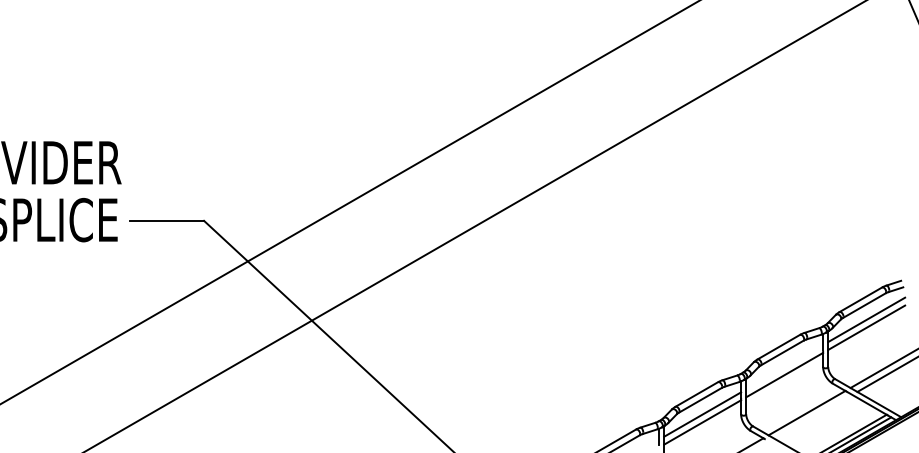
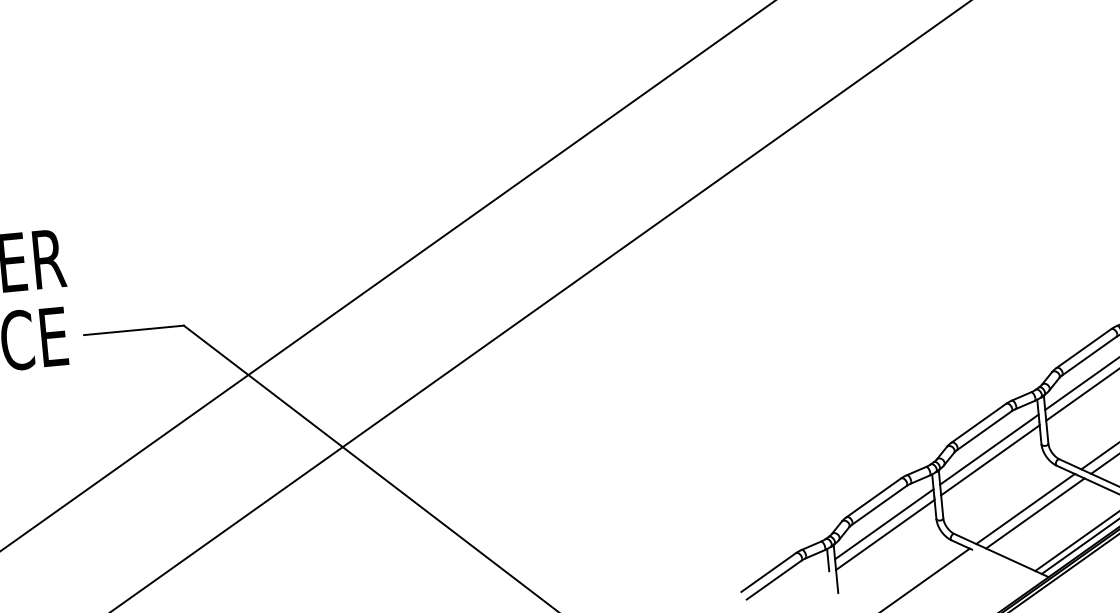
line: (784, 367) -> (989, 450), added
line: (813, 416) -> (1034, 512), added

